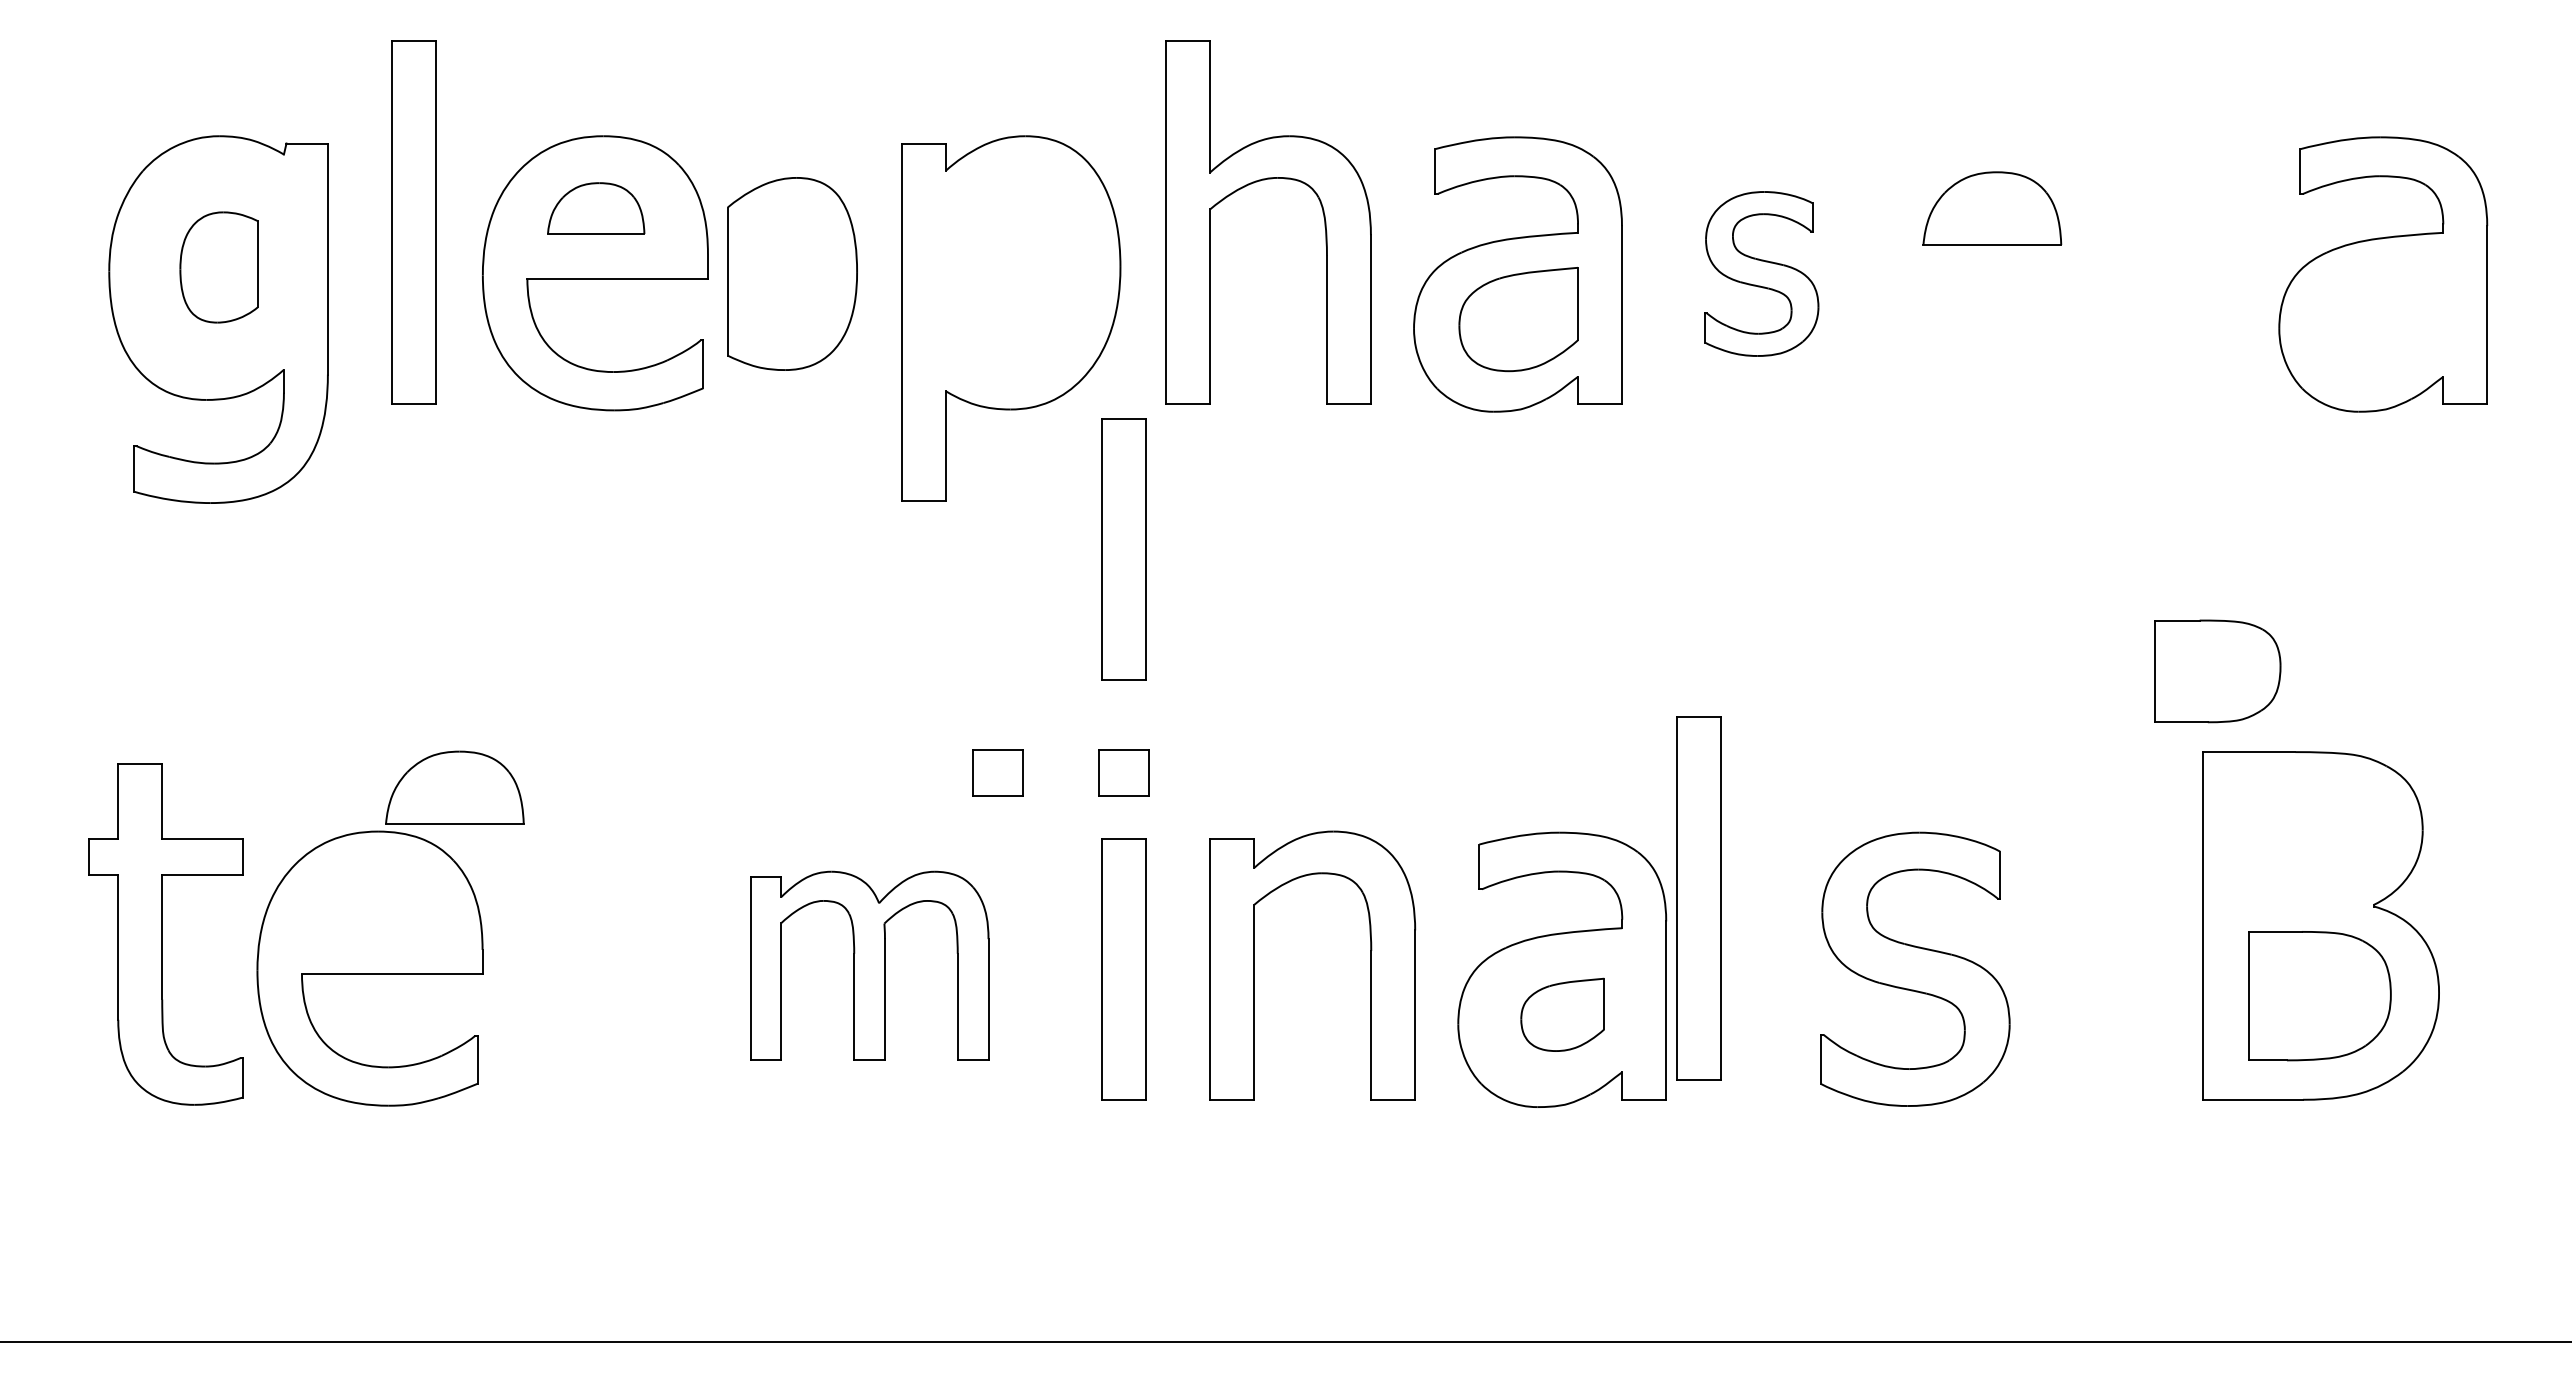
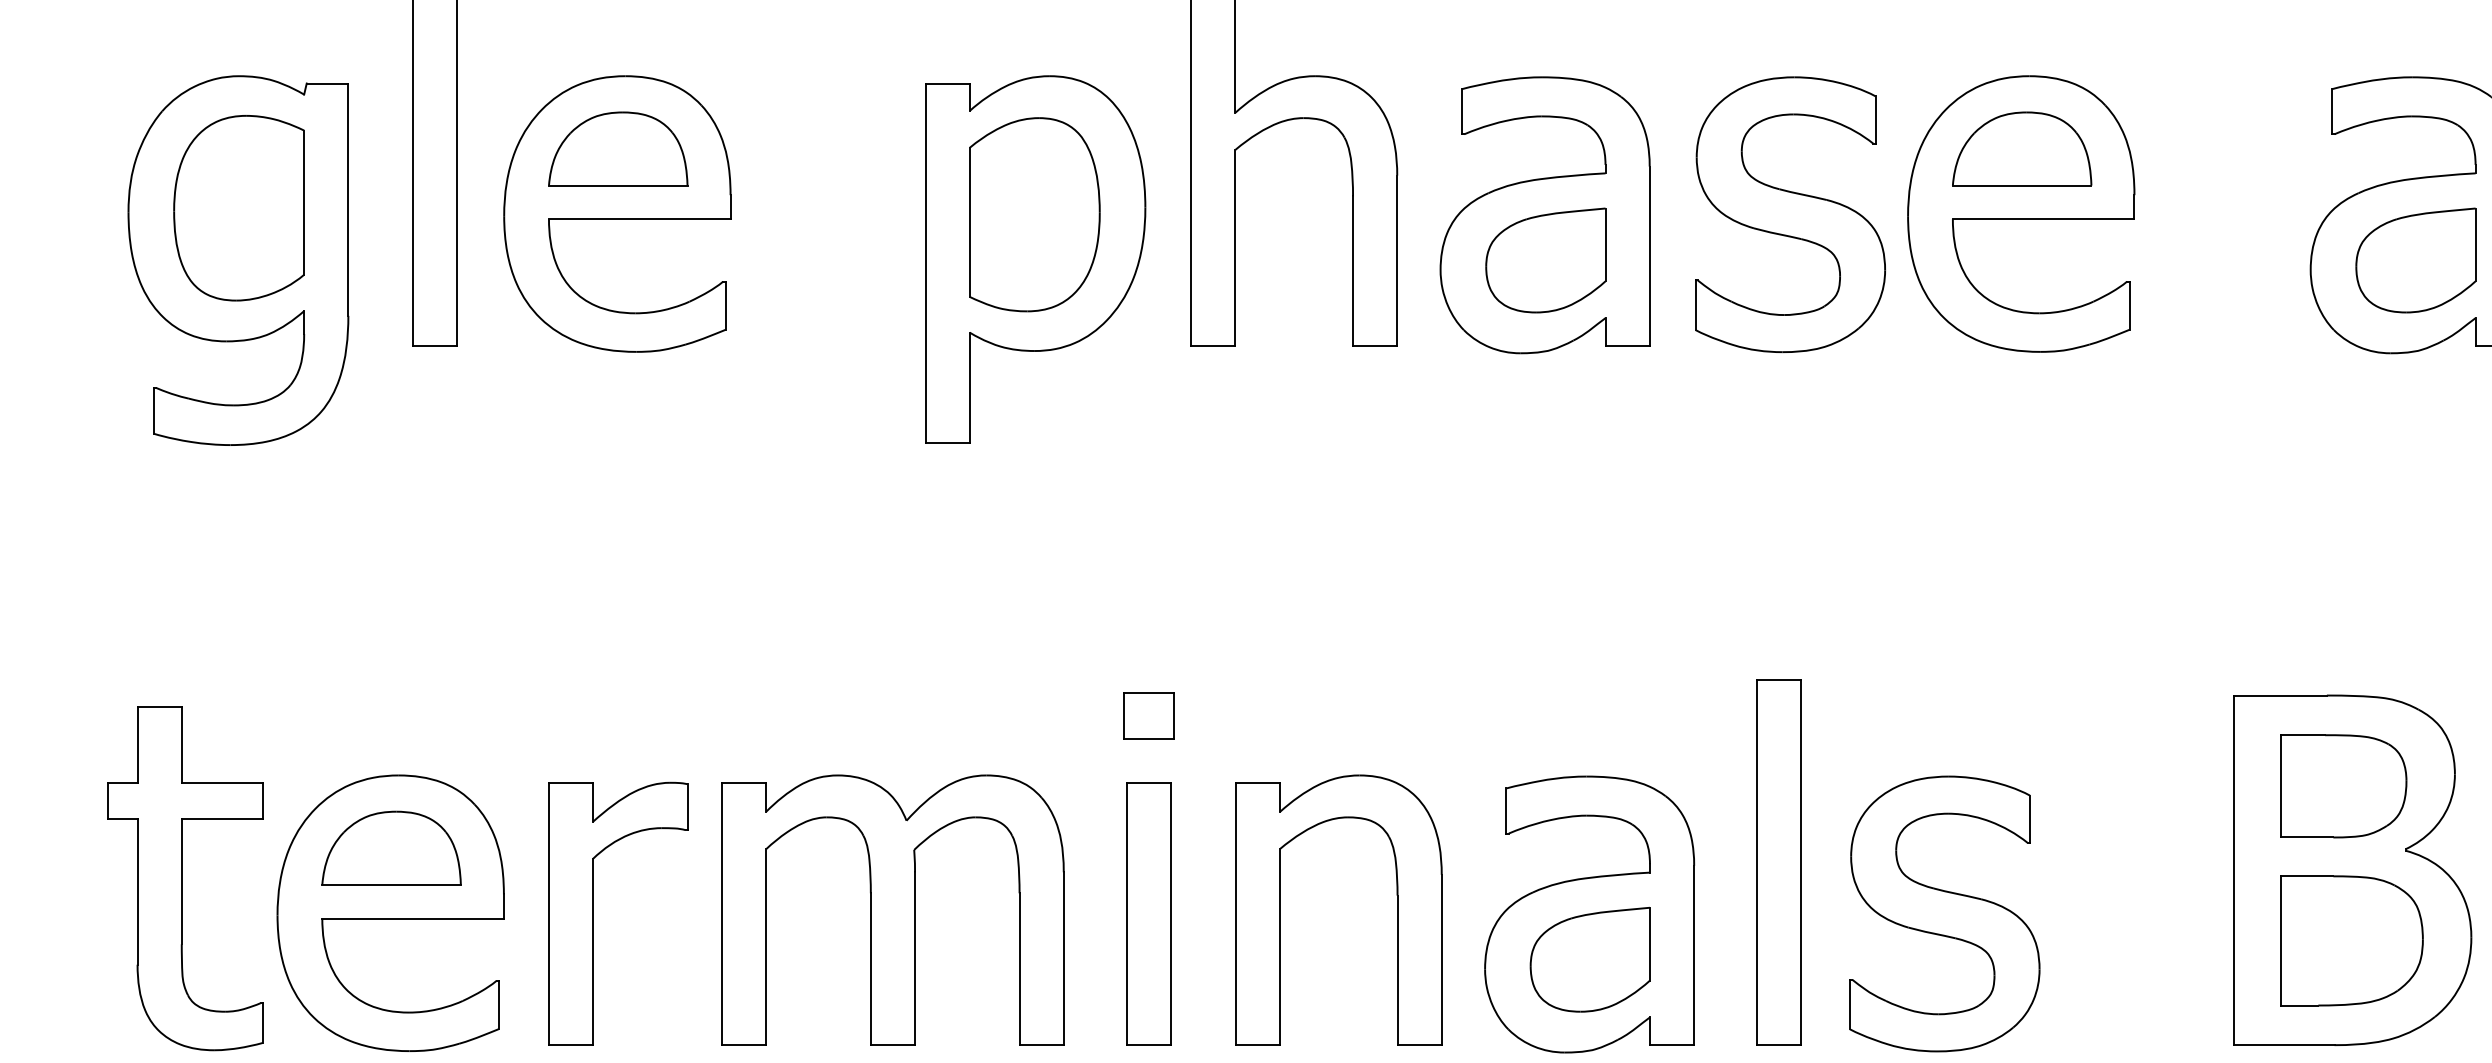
part: (595, 208) -> (617, 148), size x1.43
part: (218, 267) -> (238, 208), size x1.67
part: (792, 273) -> (1034, 214), moved
part: (1761, 273) -> (1789, 214), size x1.67
part: (1991, 273) -> (2021, 214), added
part: (2383, 319) -> (2415, 260), added
part: (1123, 549) -> (1148, 491), removed
part: (2217, 671) -> (2343, 786), moved
part: (997, 772) -> (1021, 716), removed
part: (454, 787) -> (391, 847), moved
part: (1698, 898) -> (1778, 862), moved
part: (869, 965) -> (893, 910), size x1.43
part: (571, 969) -> (593, 914), added
part: (1562, 1014) -> (1589, 959), size x1.43

